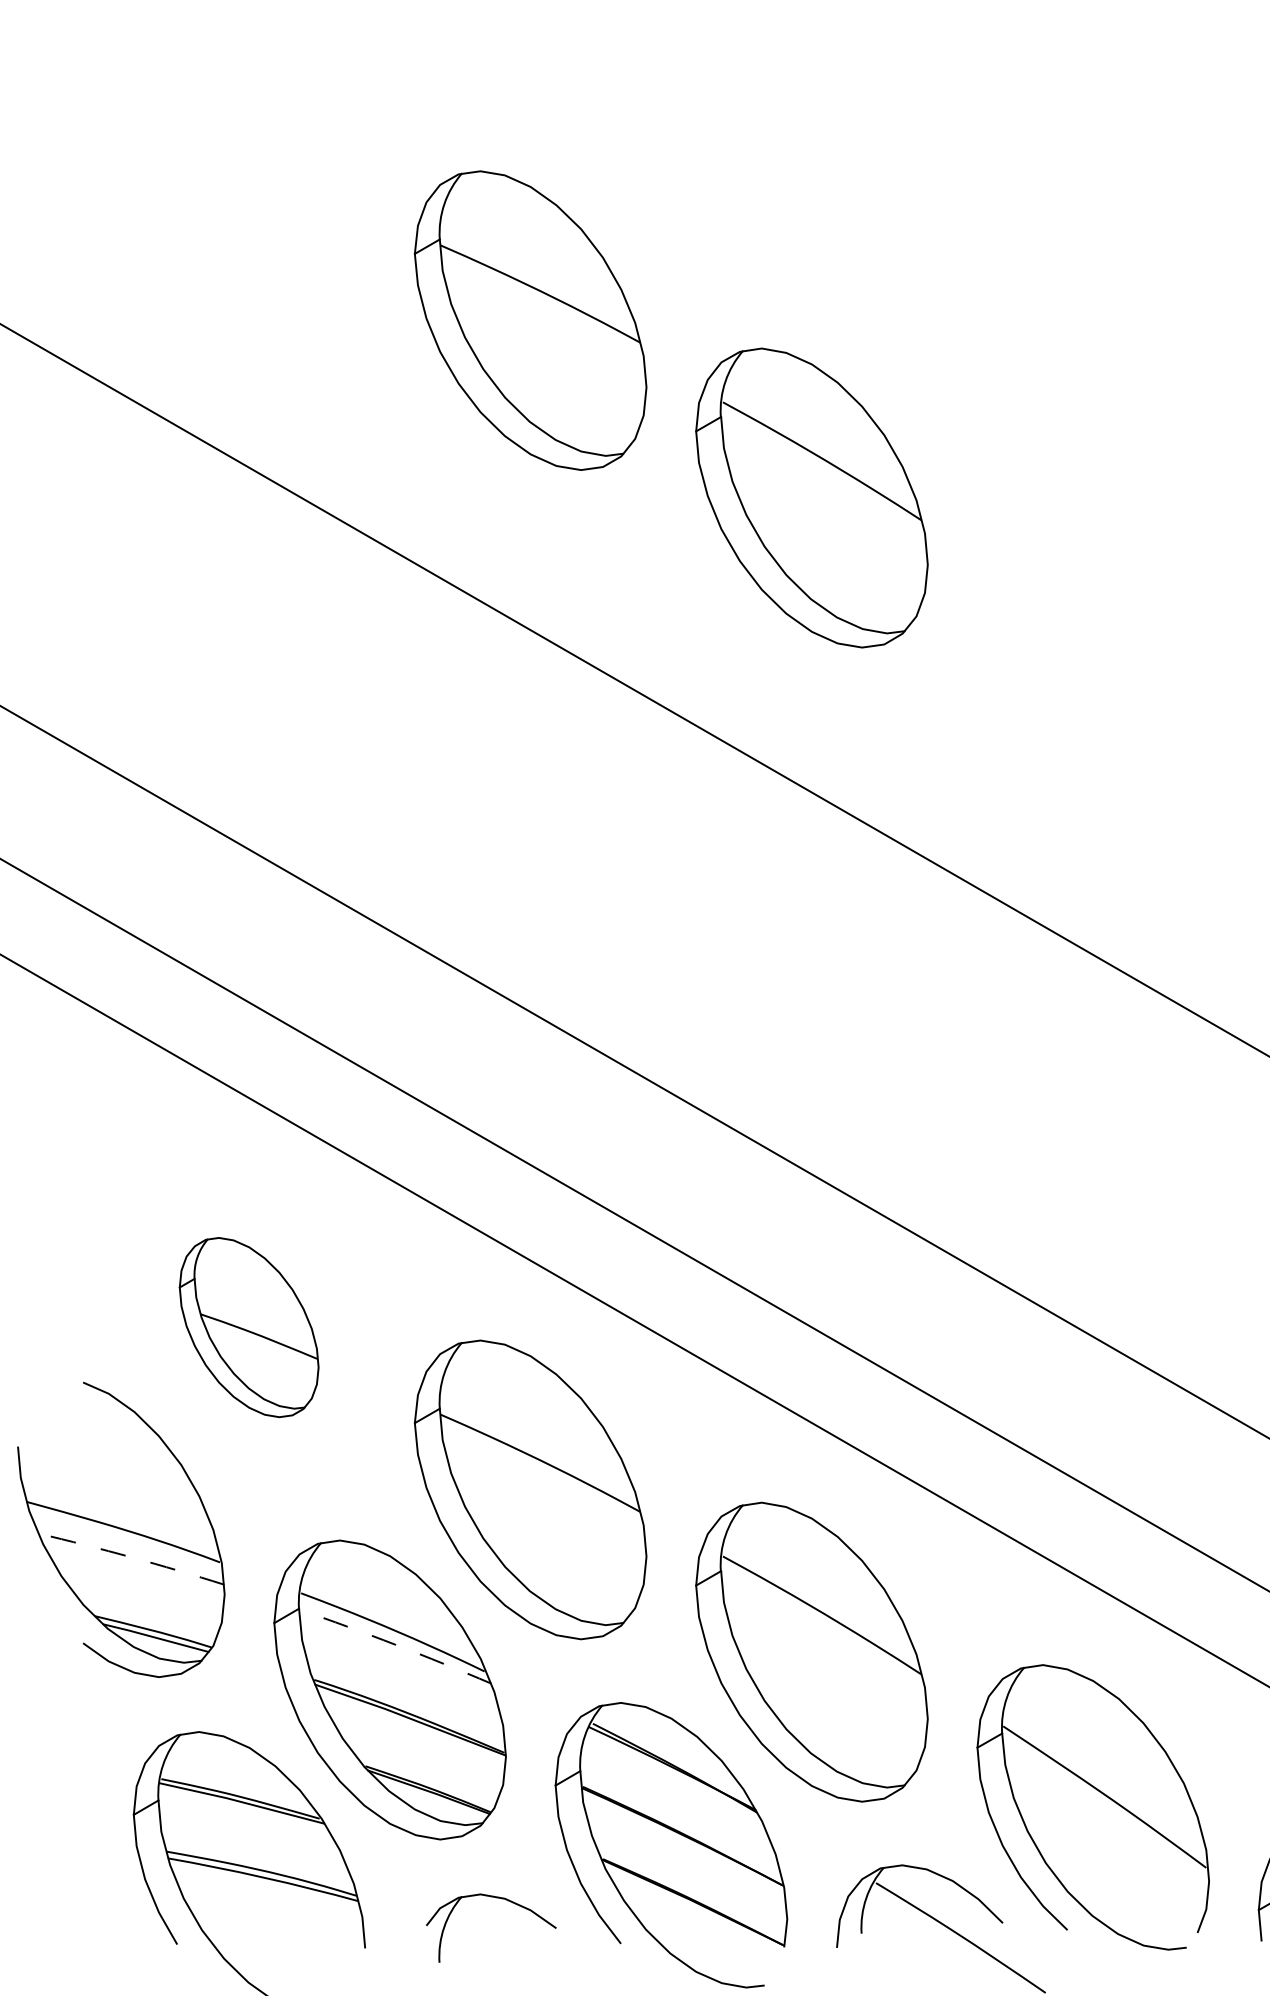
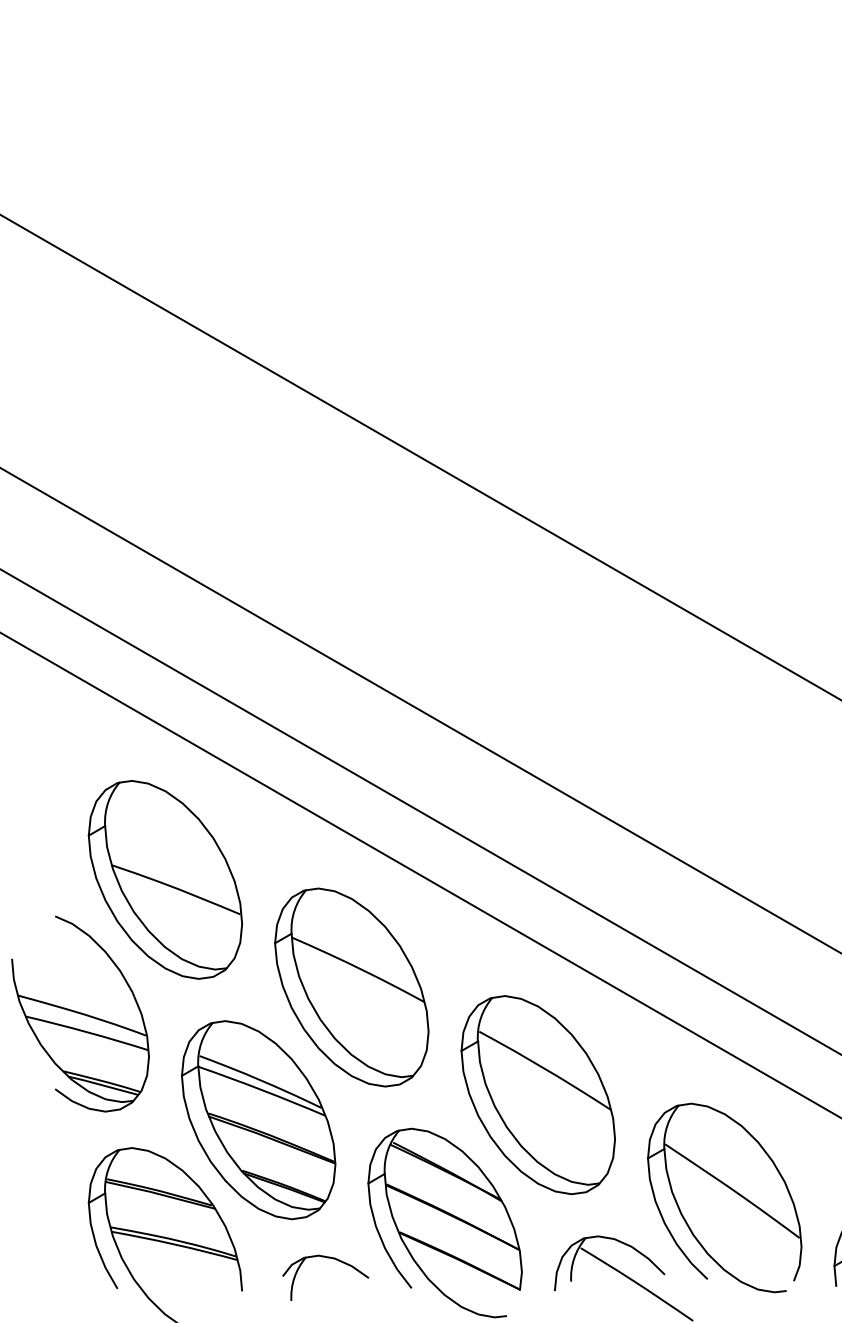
part: (530, 320) -> (351, 212), removed
part: (810, 498) -> (537, 330), removed
part: (248, 1326) -> (164, 879), size x1.67
arc: (131, 1557) -> (87, 1032), dashed -> solid
arc: (395, 1645) -> (262, 1090), dashed -> solid

